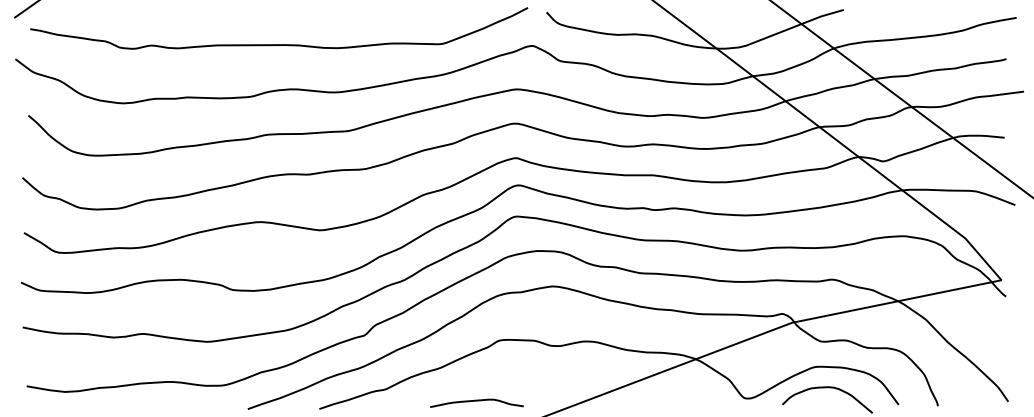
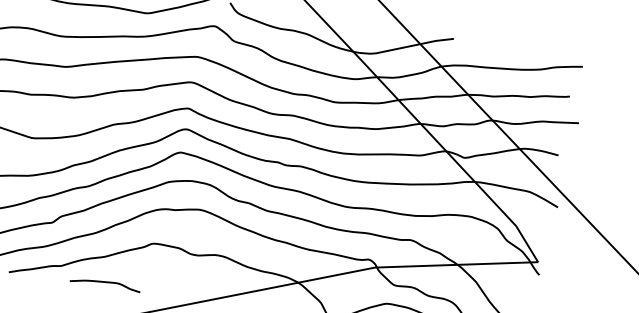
curve: (476, 401) -> (105, 282), moved

